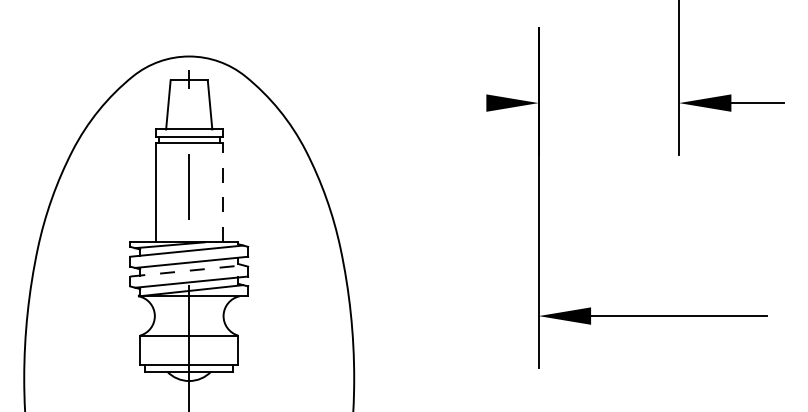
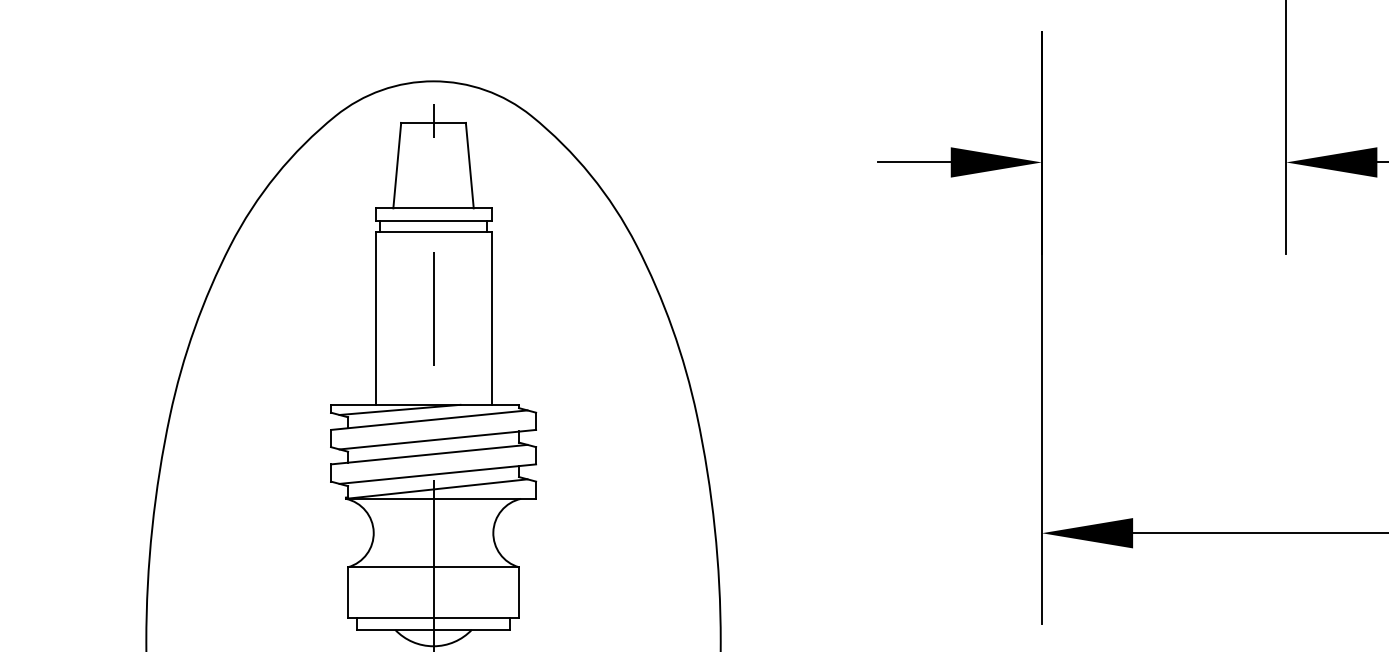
line: (465, 103) -> (914, 163), added
line: (222, 192) -> (491, 318), dashed -> solid
line: (186, 270) -> (428, 453), dashed -> solid

